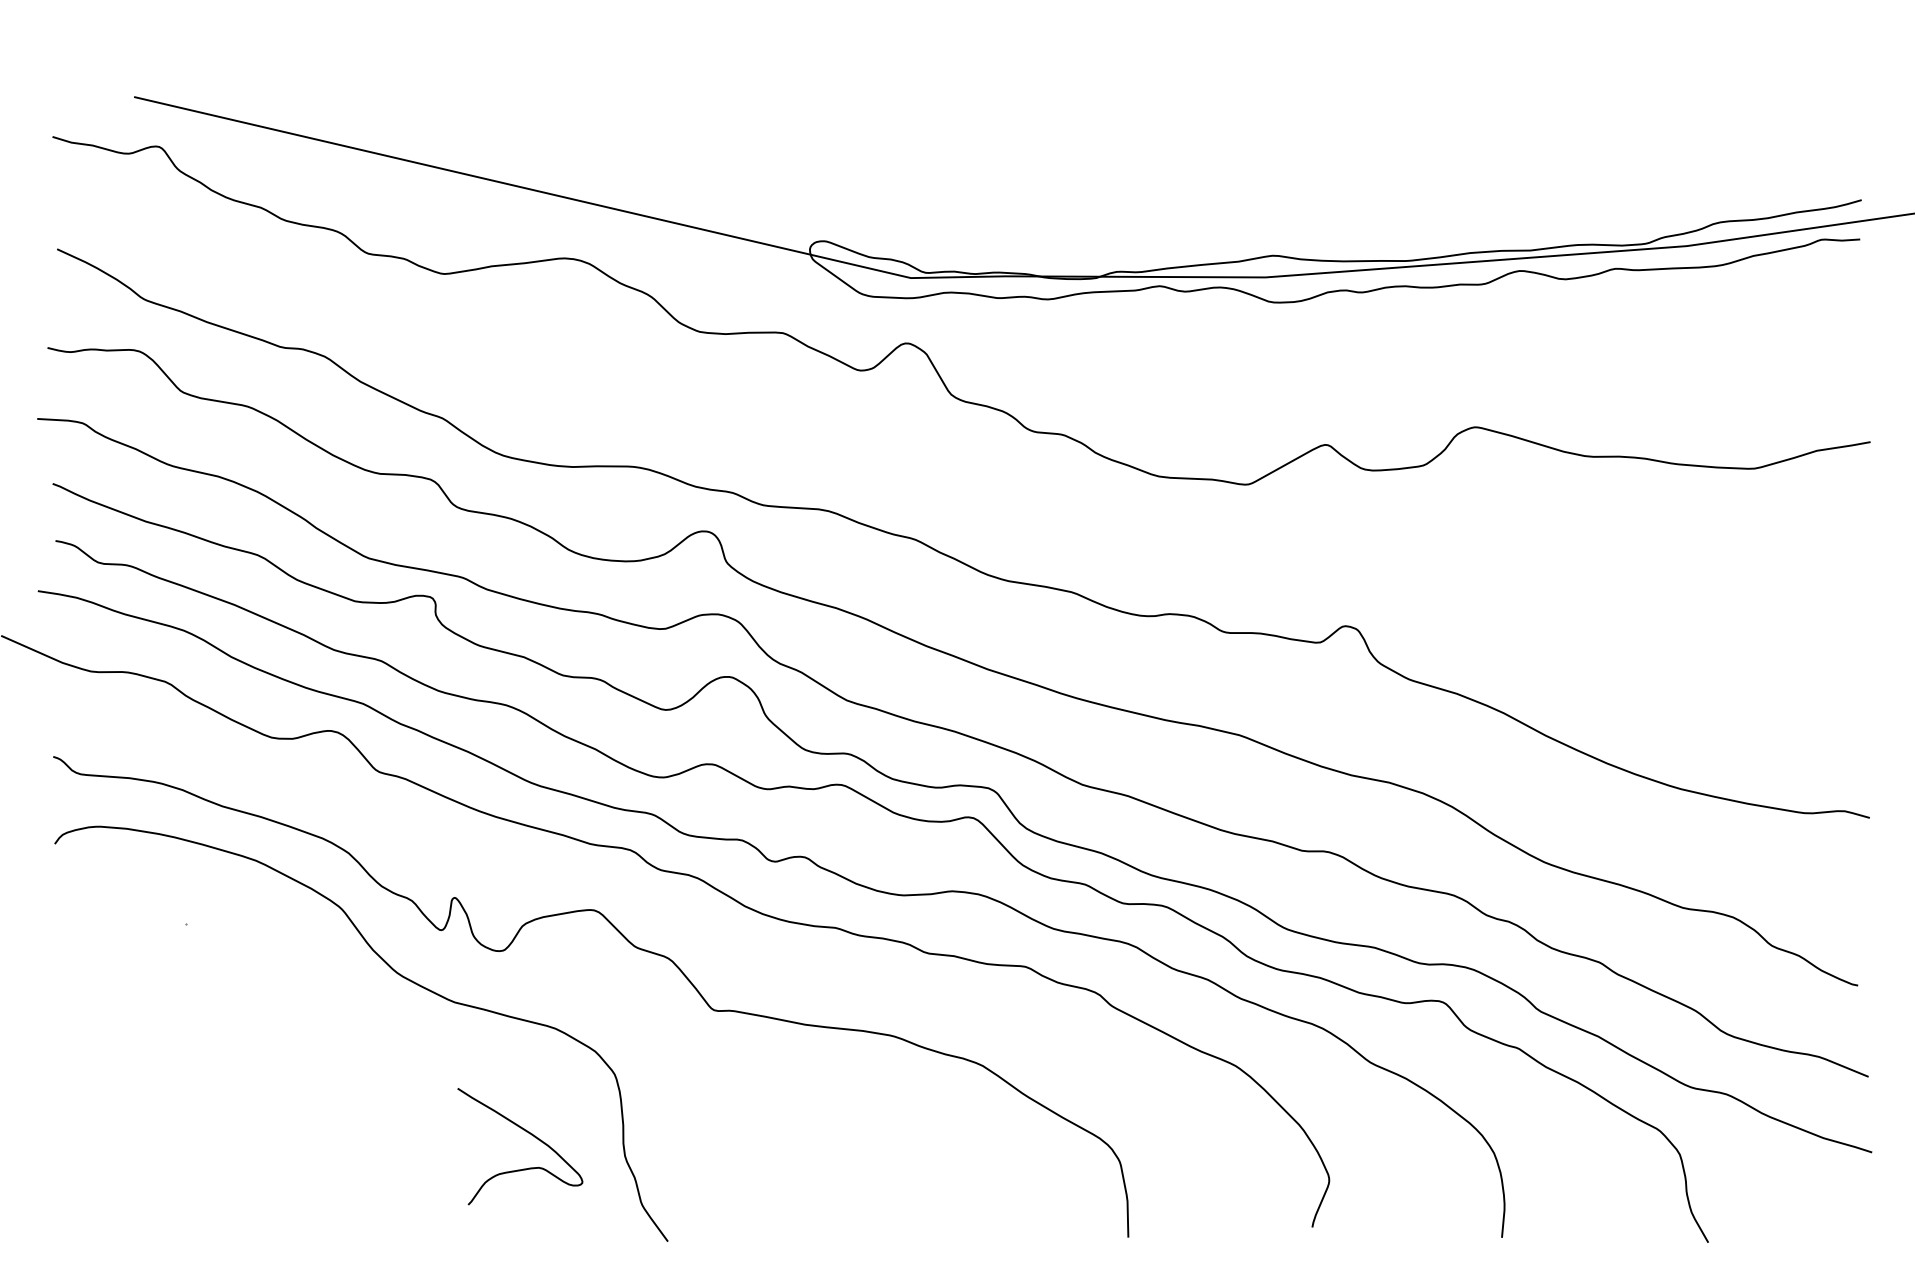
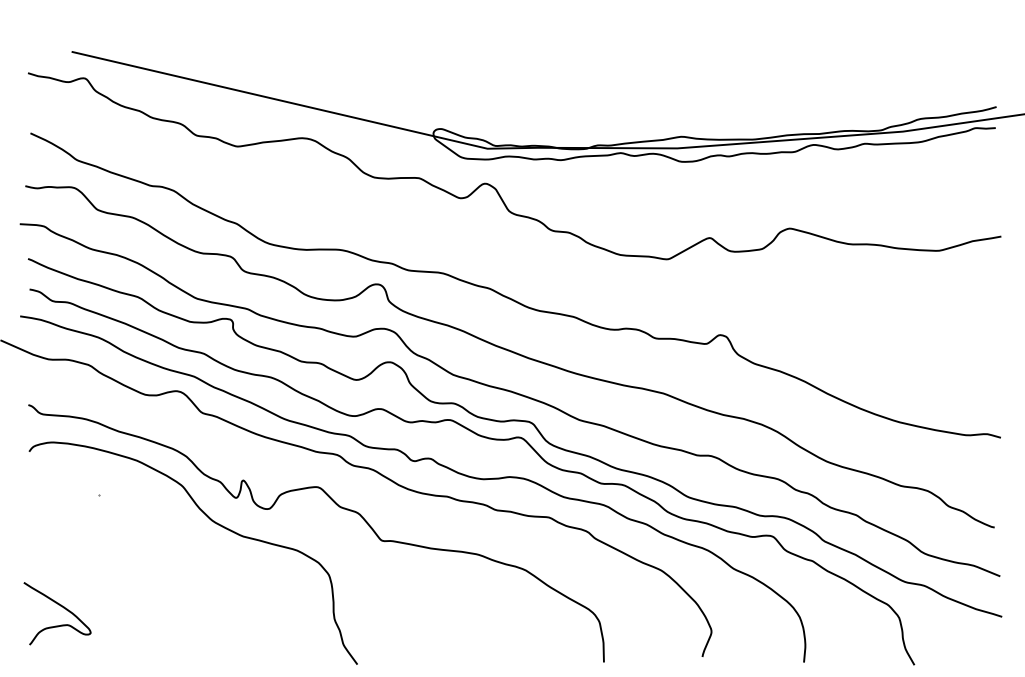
curve: (526, 1133) -> (60, 606), moved

